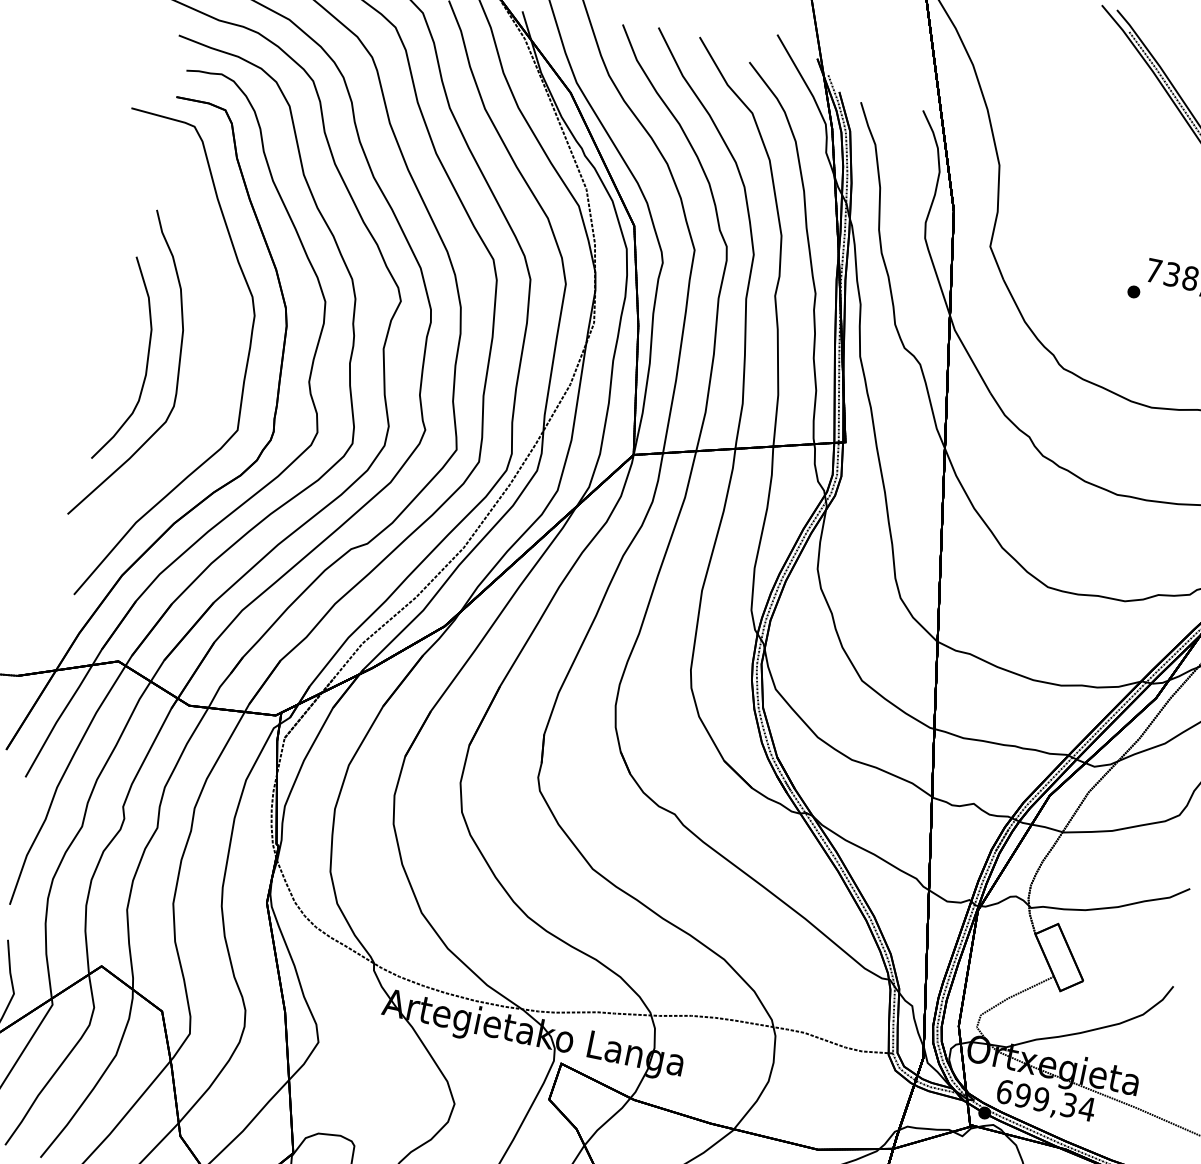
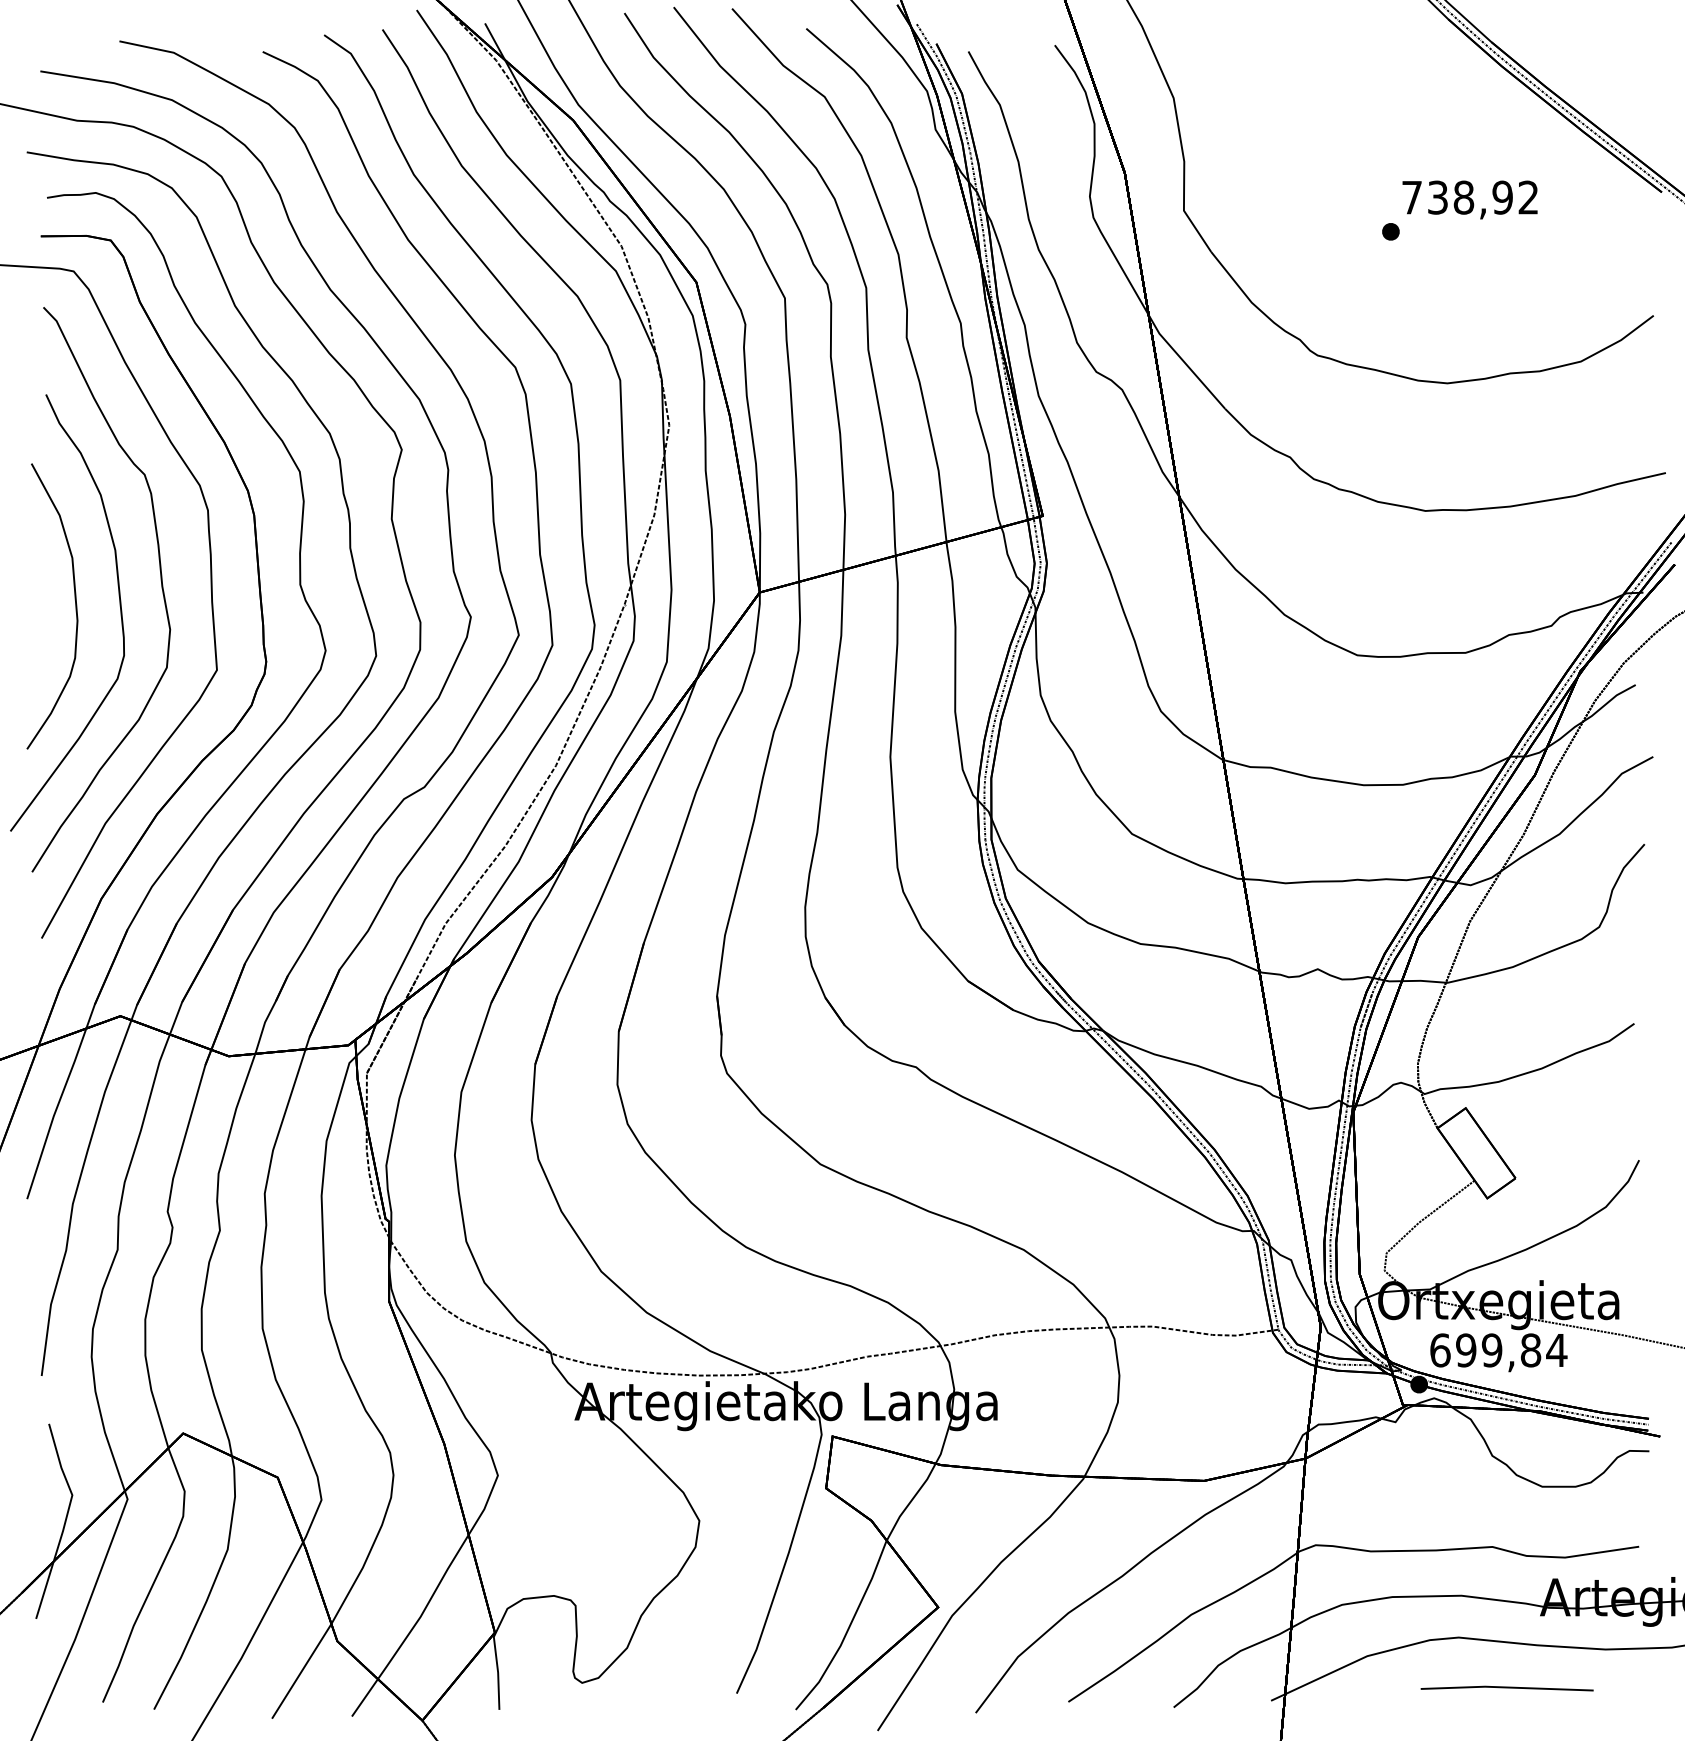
curve: (210, 358) -> (160, 580), added
text: (1068, 1105) -> (1530, 1350), 699,34 -> 699,84

